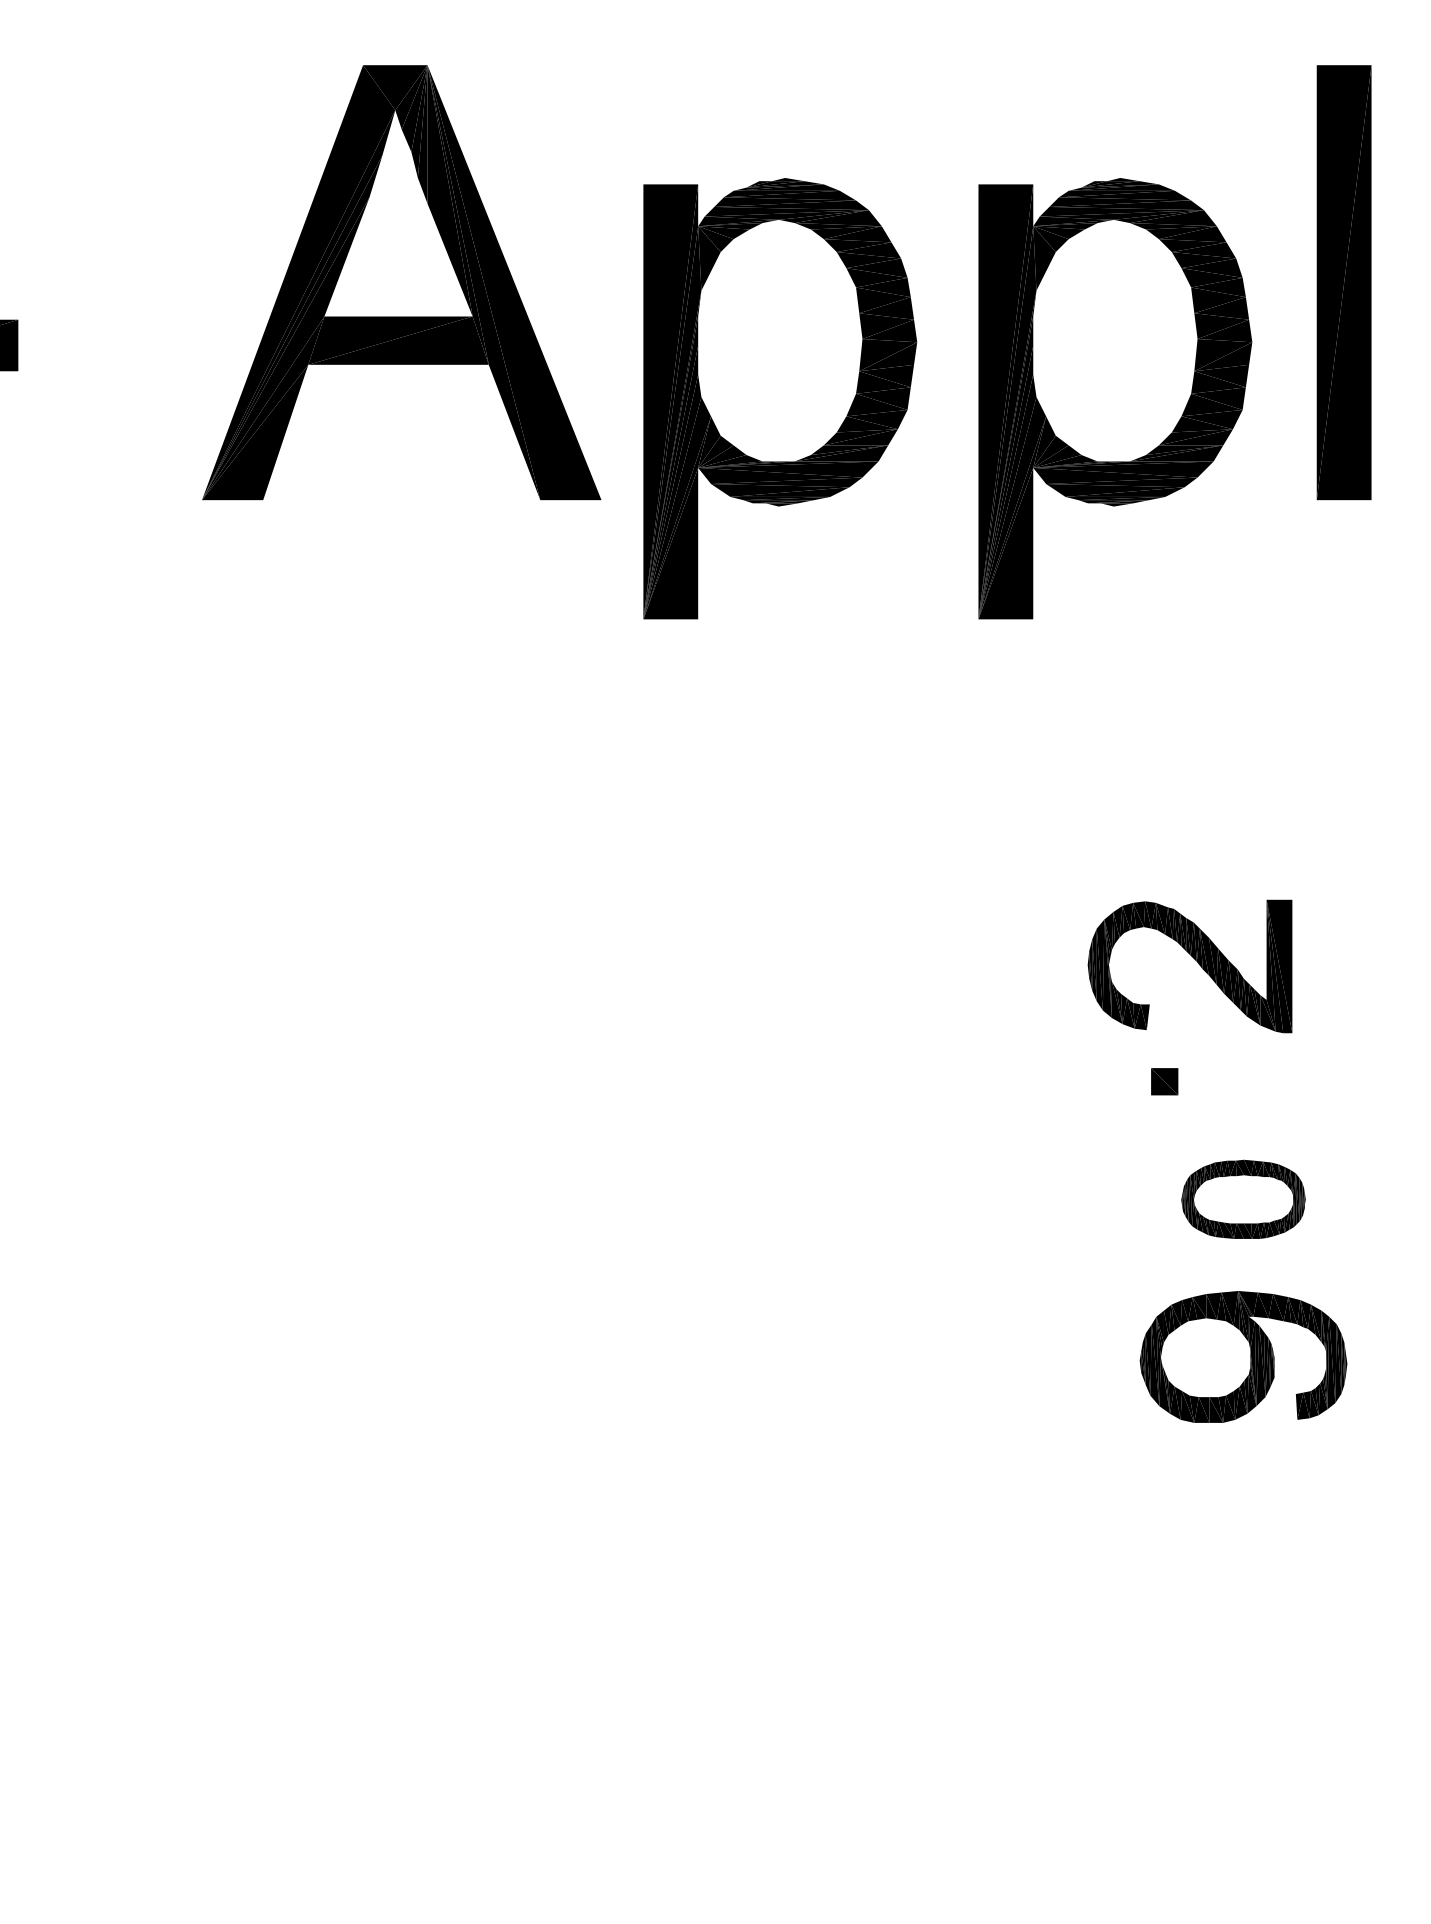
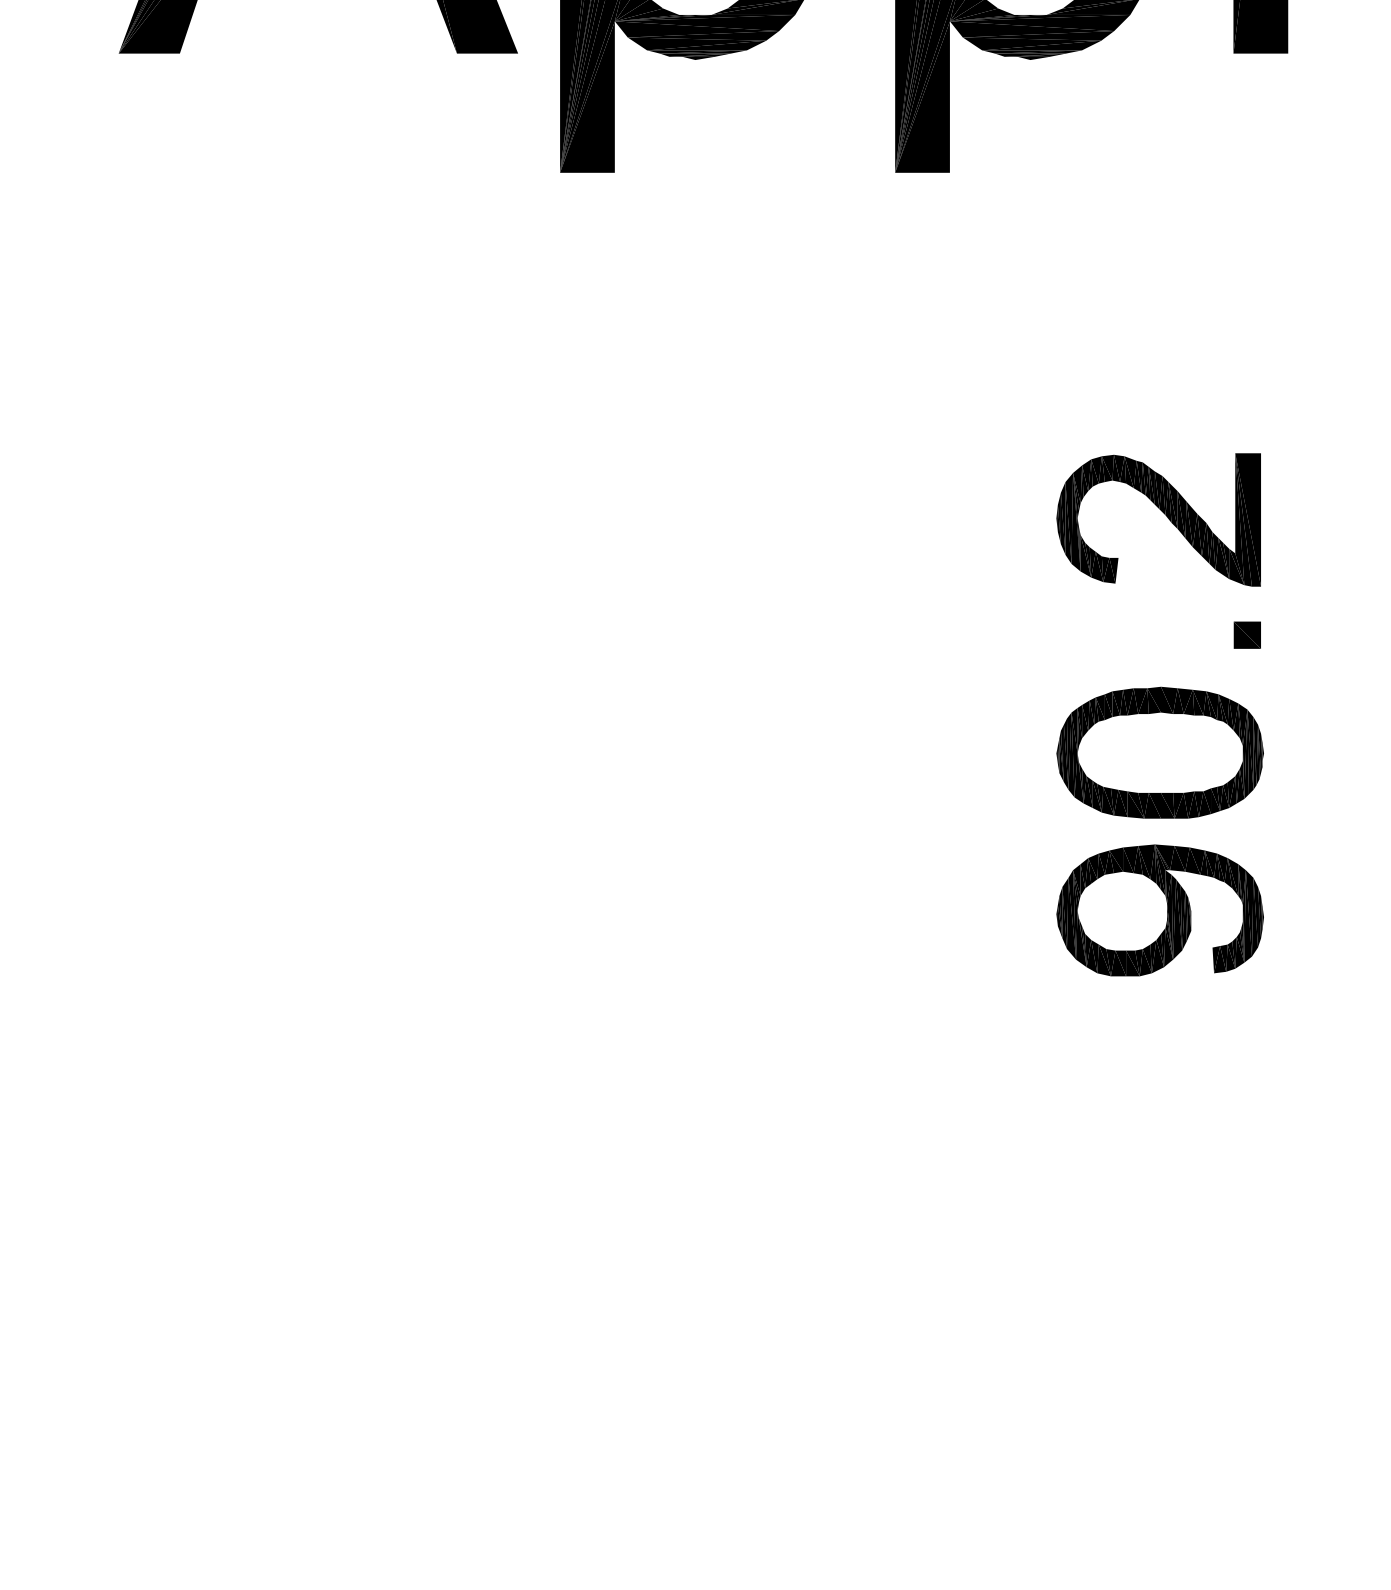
part: (1195, 960) -> (1164, 513), moved
part: (1164, 1081) -> (1247, 634), moved
part: (1243, 1199) -> (1160, 752), size x1.67

